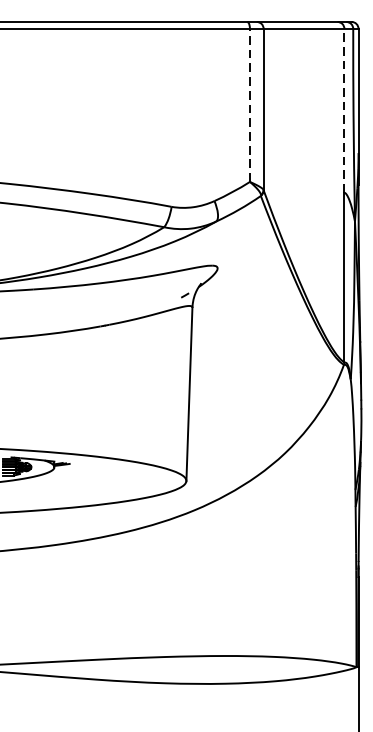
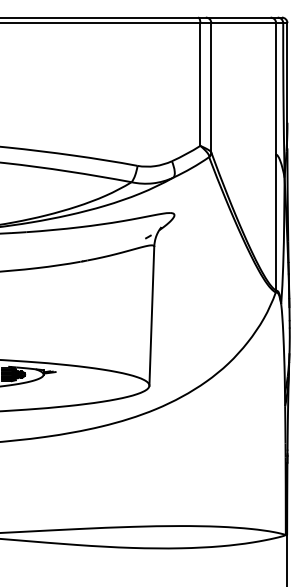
line: (250, 105) -> (200, 84), dashed -> solid
line: (344, 110) -> (276, 88), dashed -> solid

